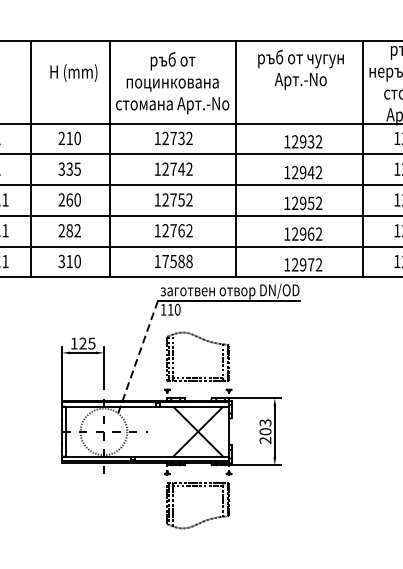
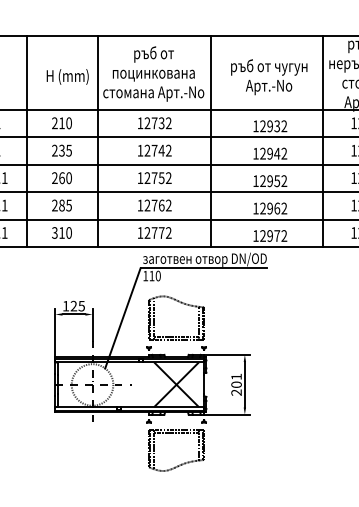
text: (301, 70) -> (269, 77), moved
text: (73, 72) -> (67, 76), moved
text: (61, 168) -> (54, 150), 335 -> 235
text: (77, 230) -> (68, 205), 282 -> 285
text: (176, 260) -> (157, 232), 17588 -> 12772
line: (137, 357) -> (122, 318), dashed -> solid
text: (265, 422) -> (236, 376), 203 -> 201

